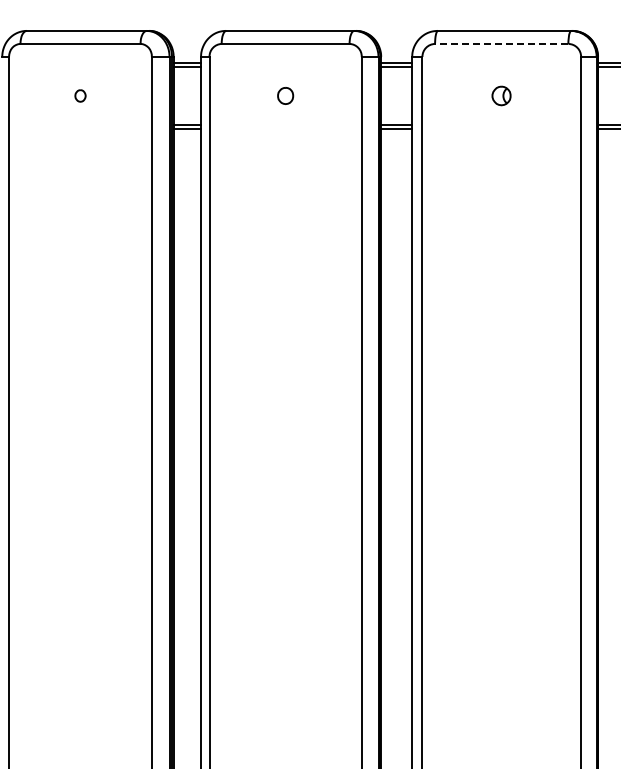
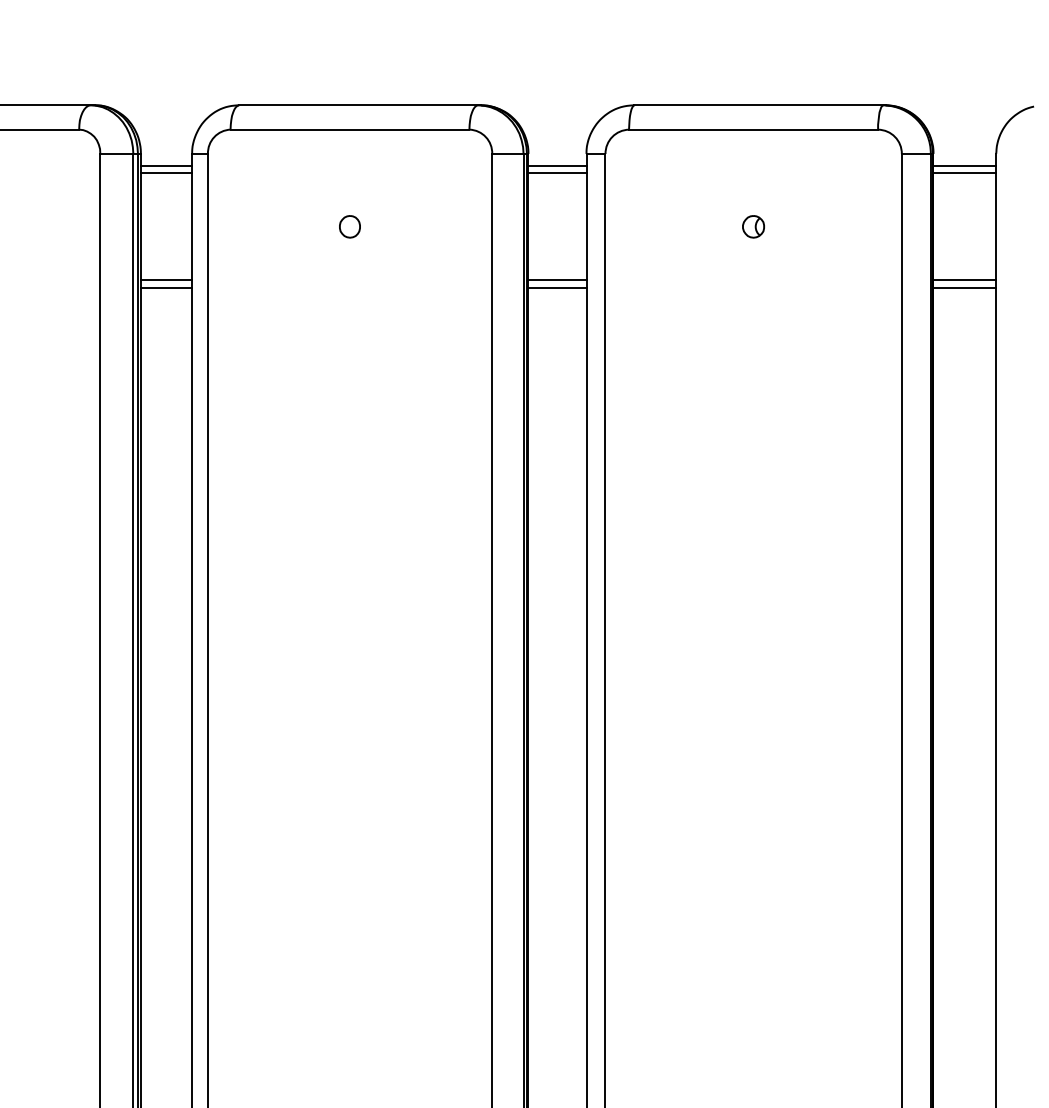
line: (501, 43) -> (753, 128), dashed -> solid
part: (285, 95) -> (349, 225), size x0.71
part: (501, 95) -> (753, 225), size x0.62

